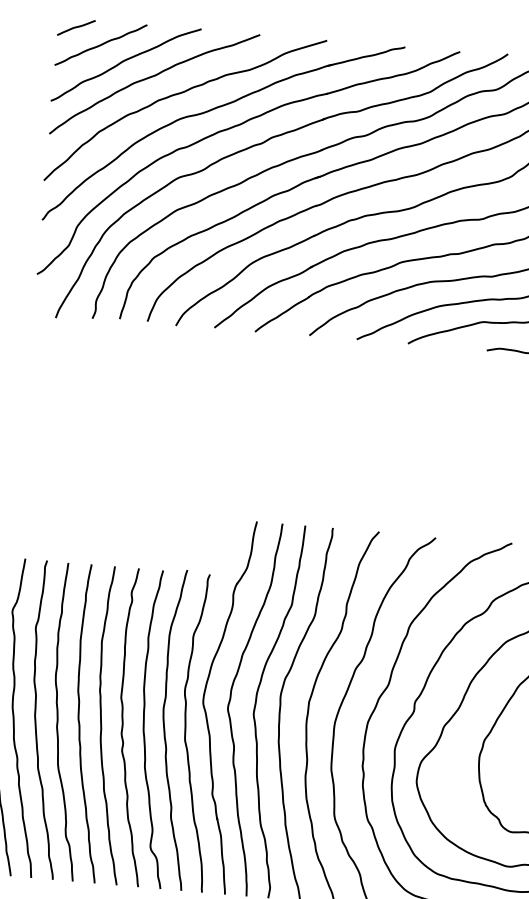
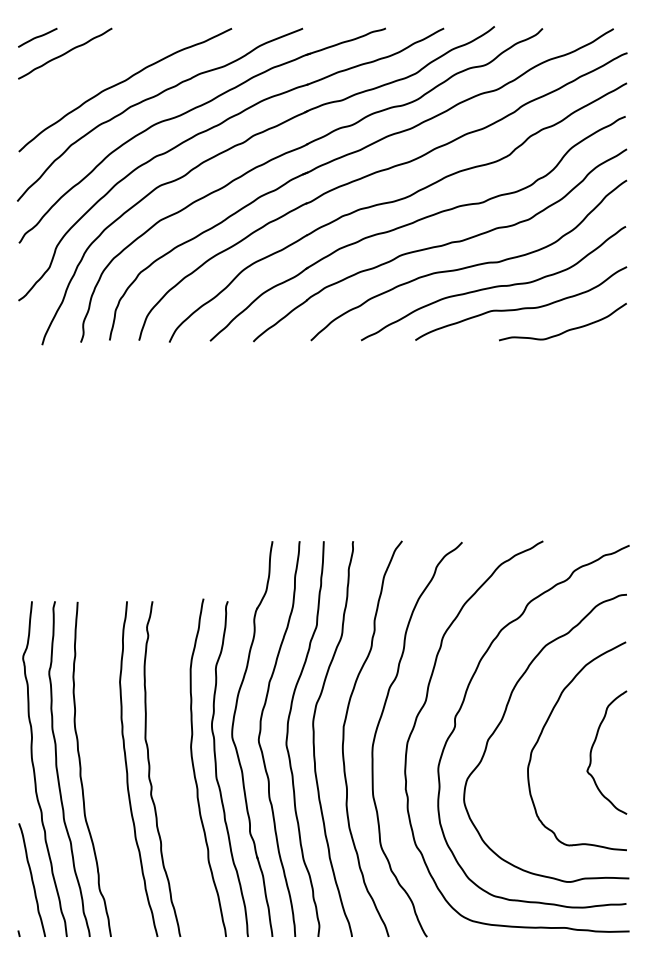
curve: (125, 61) -> (92, 68), removed
curve: (80, 722) -> (104, 768), removed
curve: (144, 732) -> (173, 773), removed

